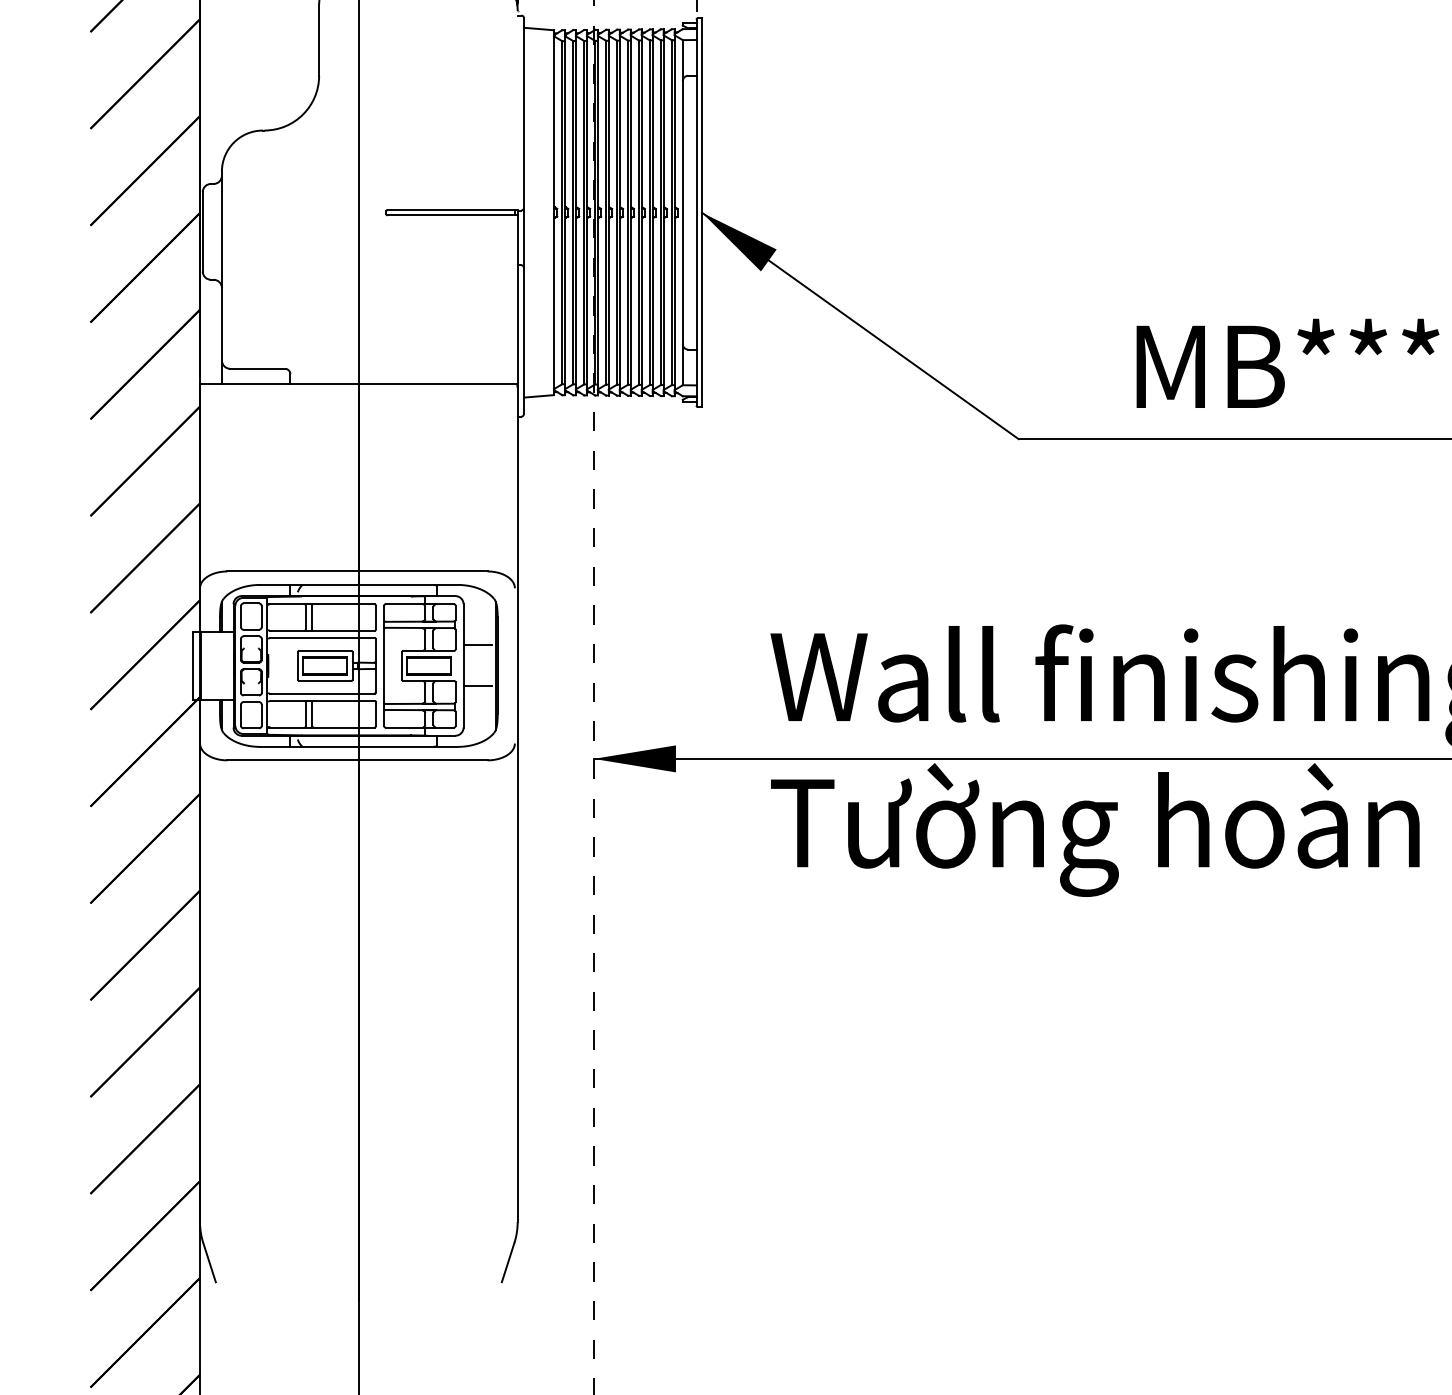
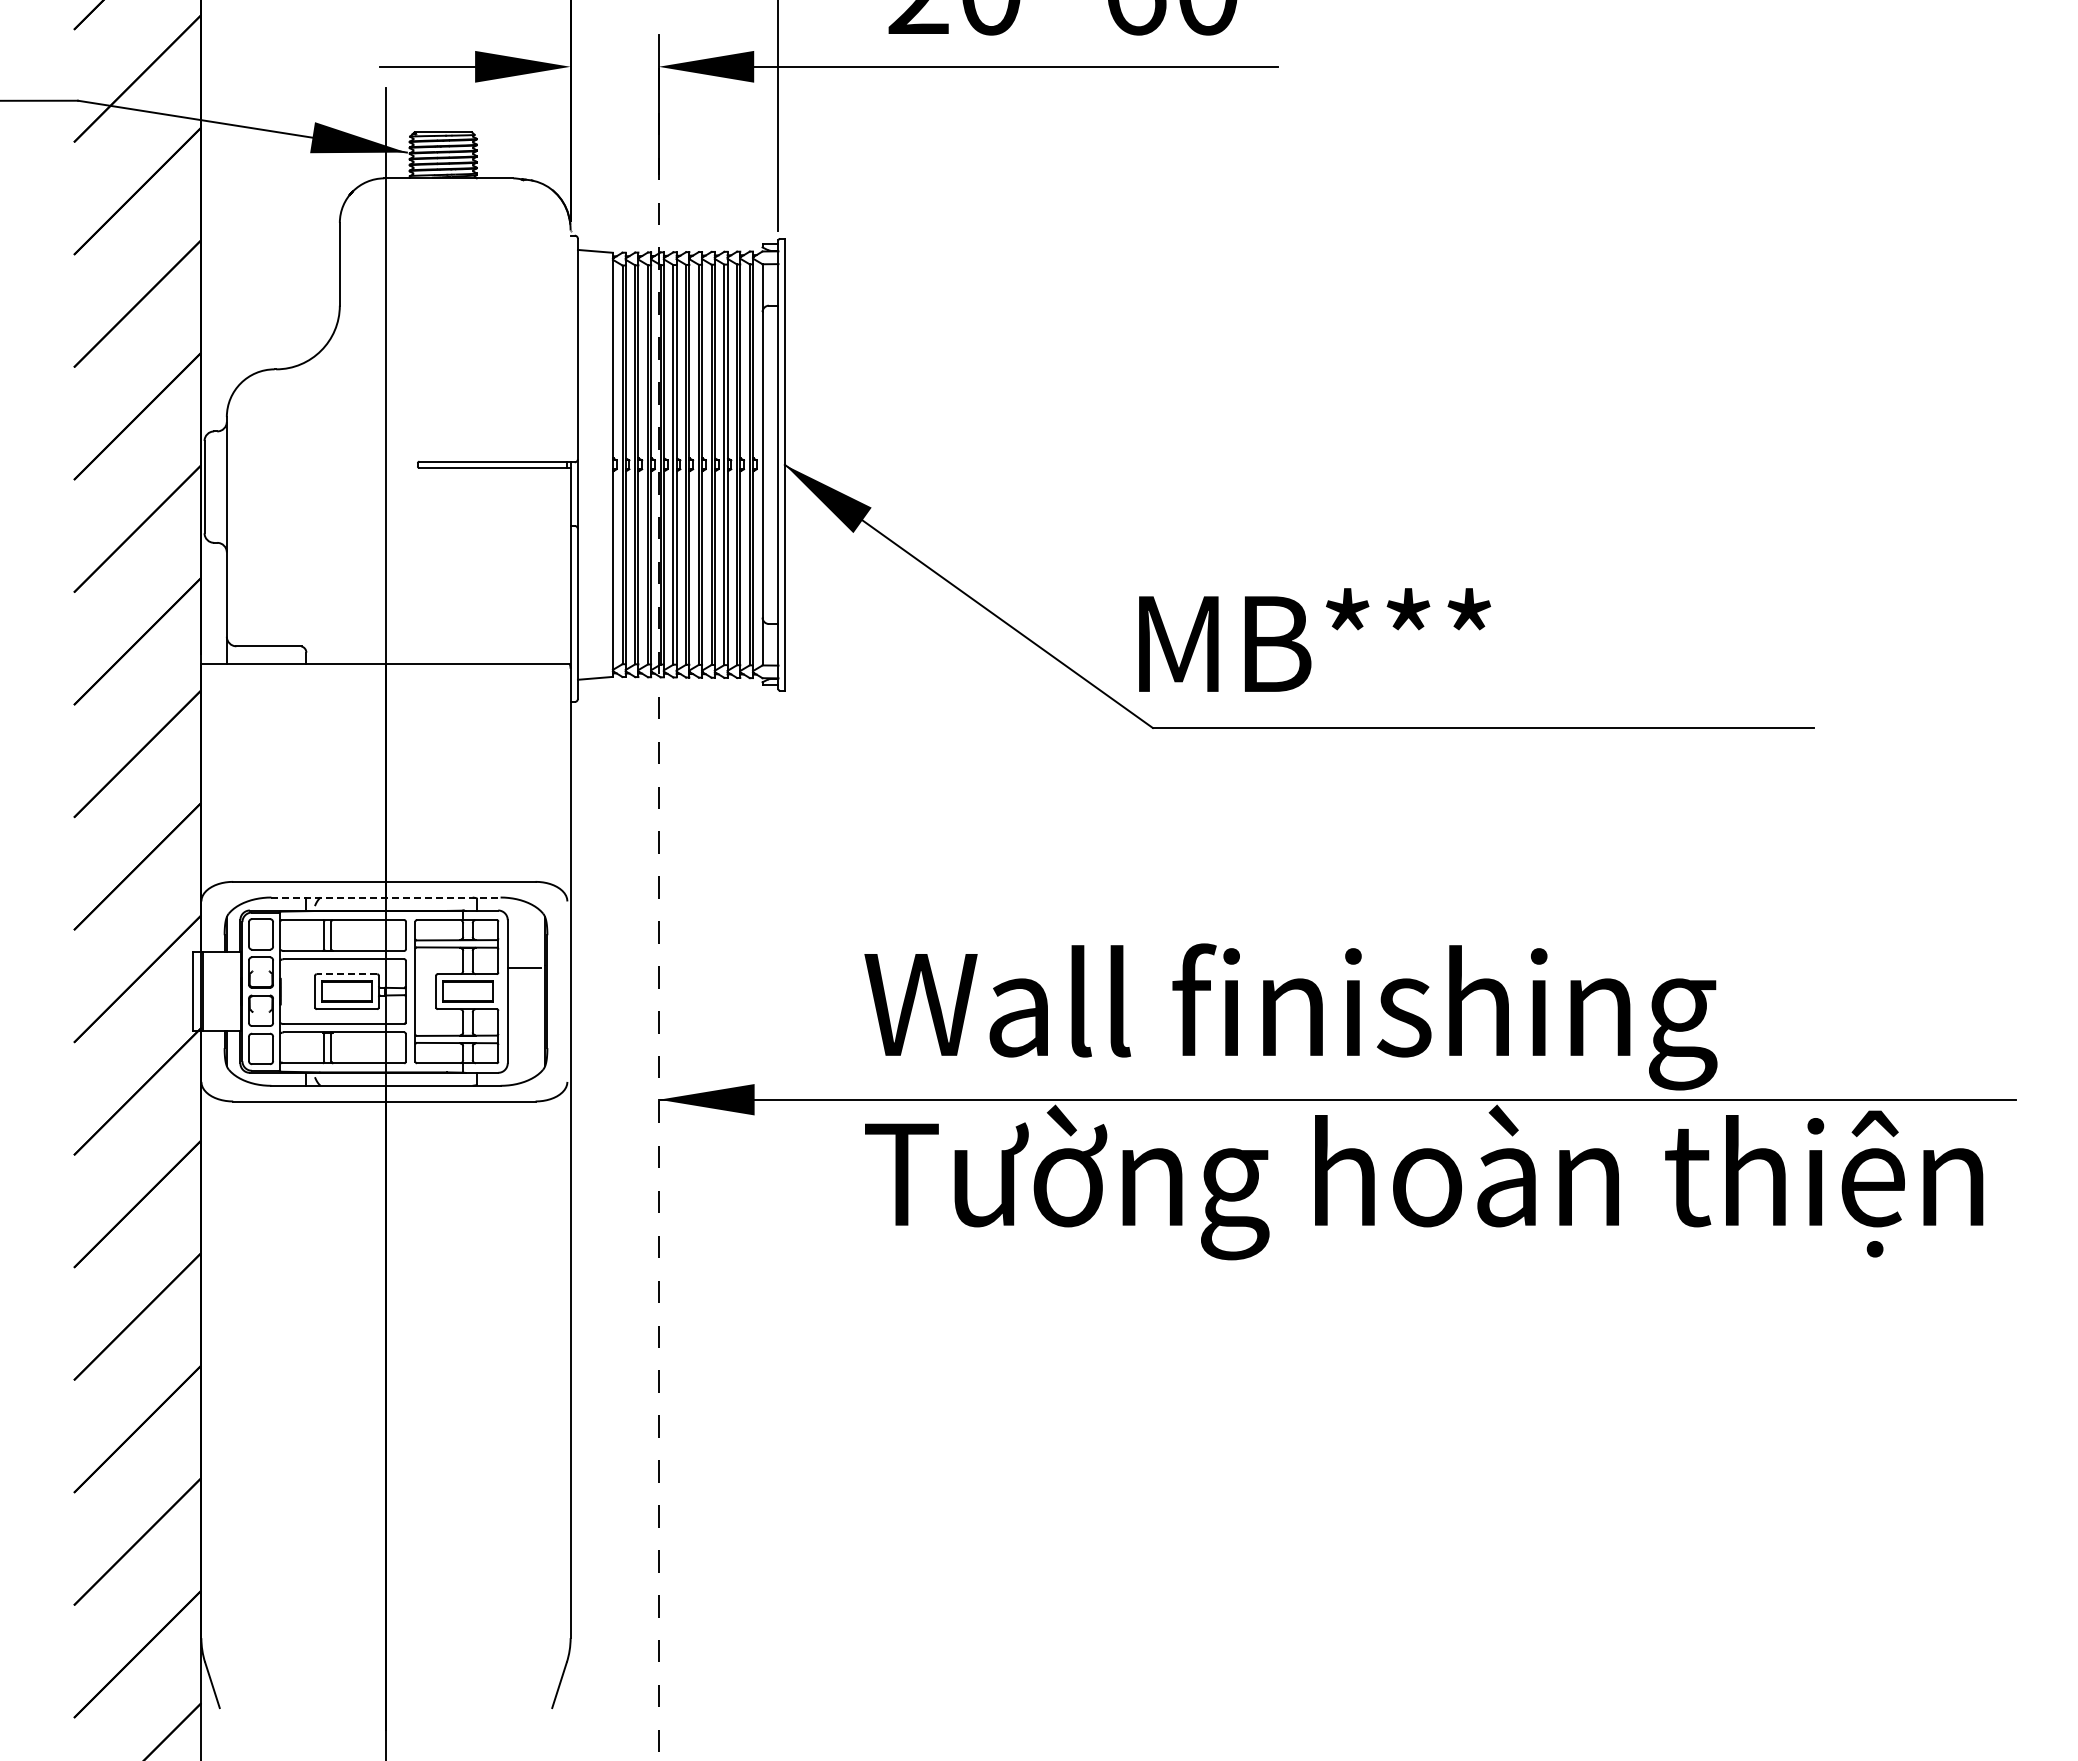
text: (1287, 362) -> (1314, 639), moved
line: (359, 584) -> (386, 897), solid -> dashed
line: (324, 651) -> (346, 974), solid -> dashed
line: (478, 686) -> (524, 1015), removed

